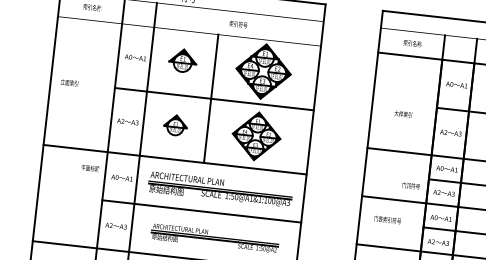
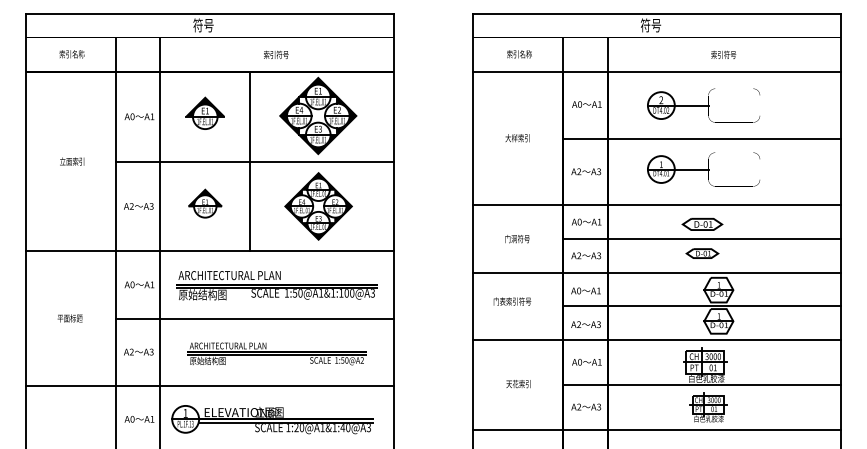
text: (69, 82) -> (72, 161), moved
text: (403, 114) -> (517, 138), moved
text: (89, 168) -> (69, 318), moved
text: (411, 186) -> (517, 239), moved

